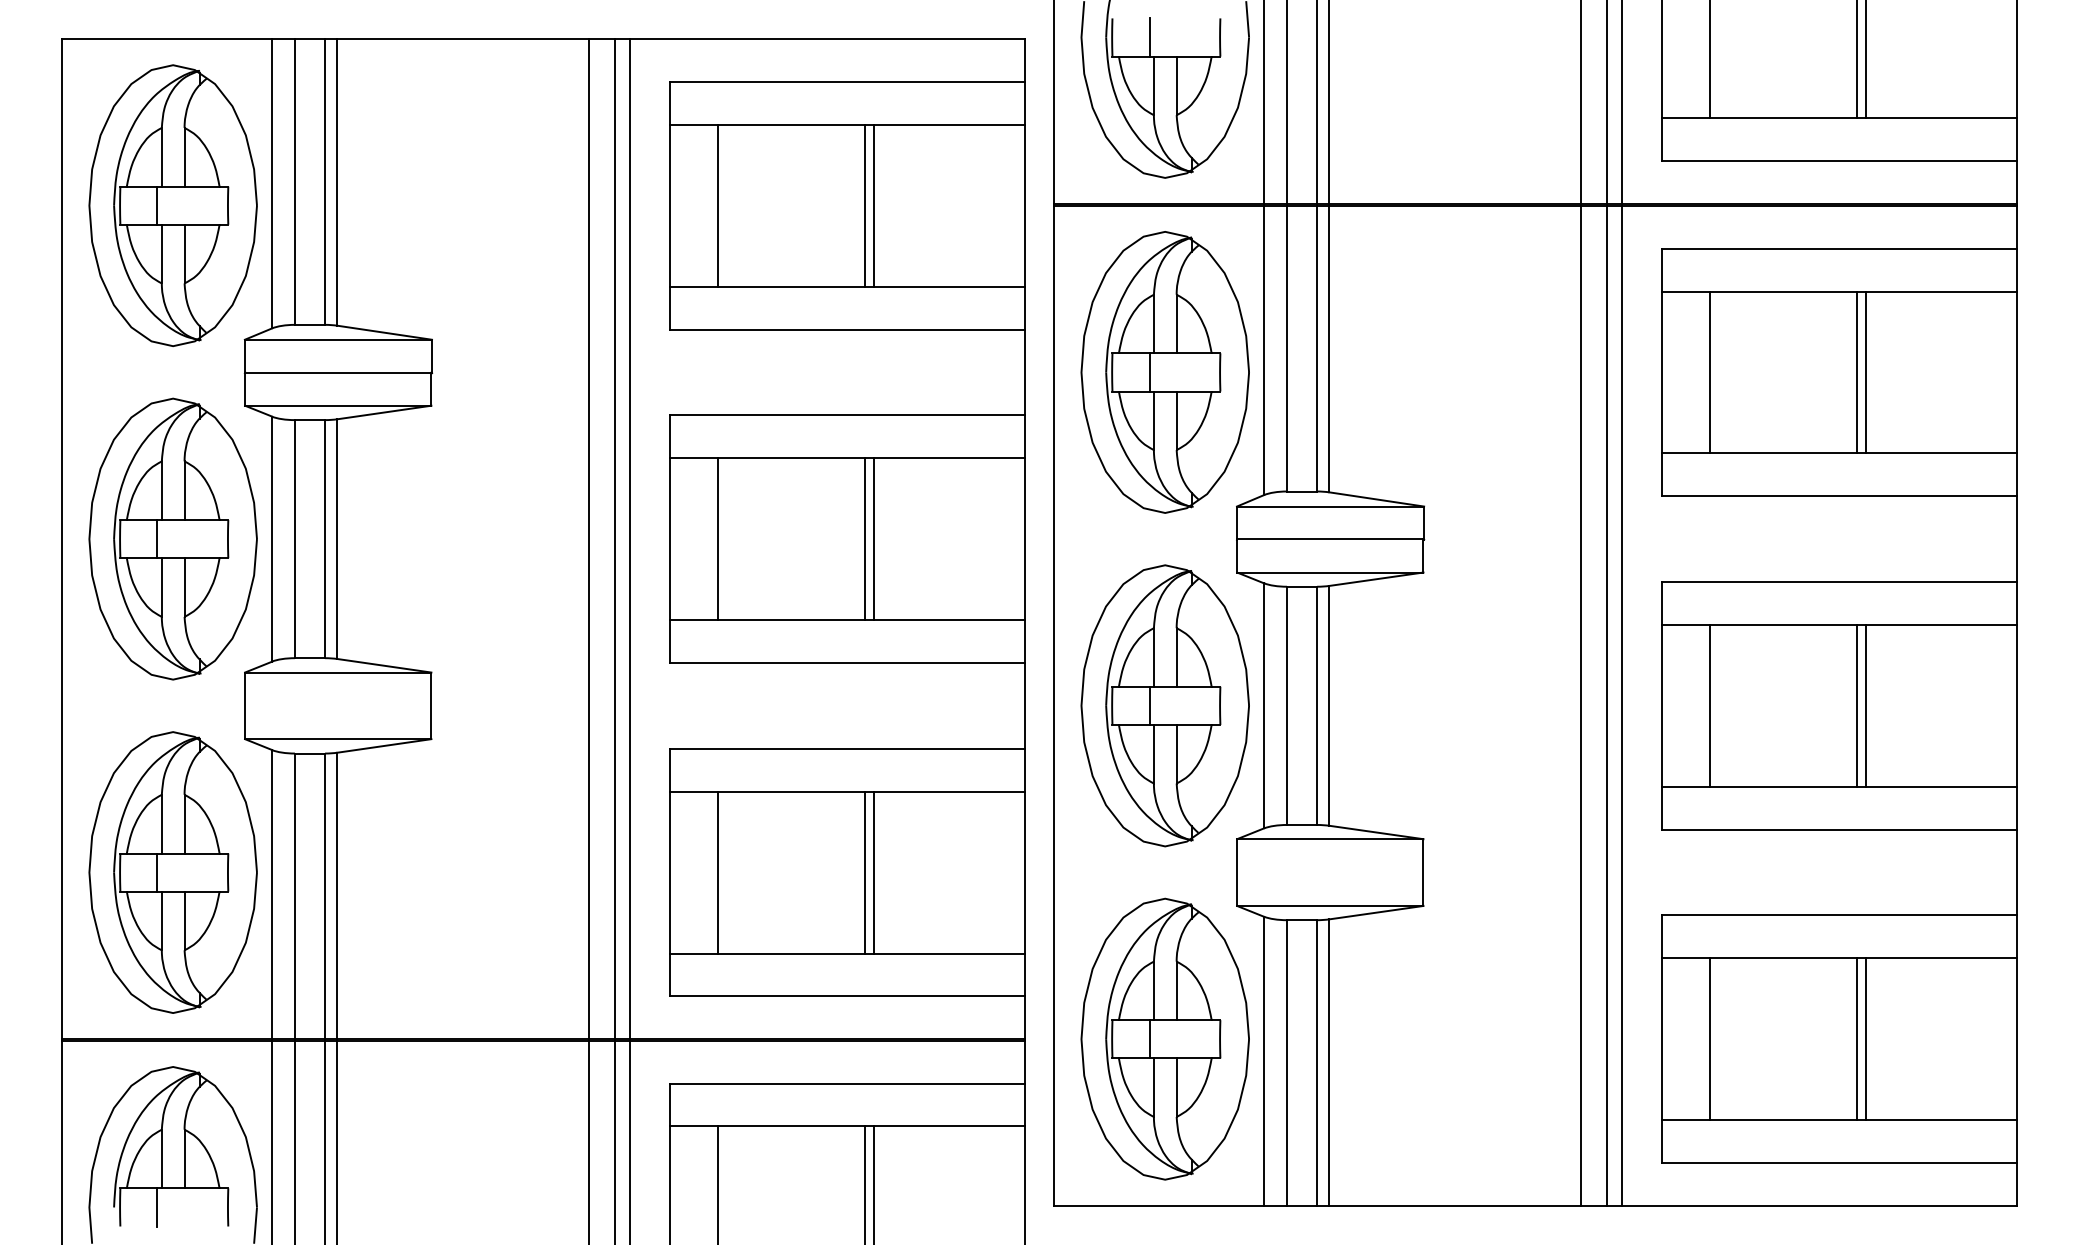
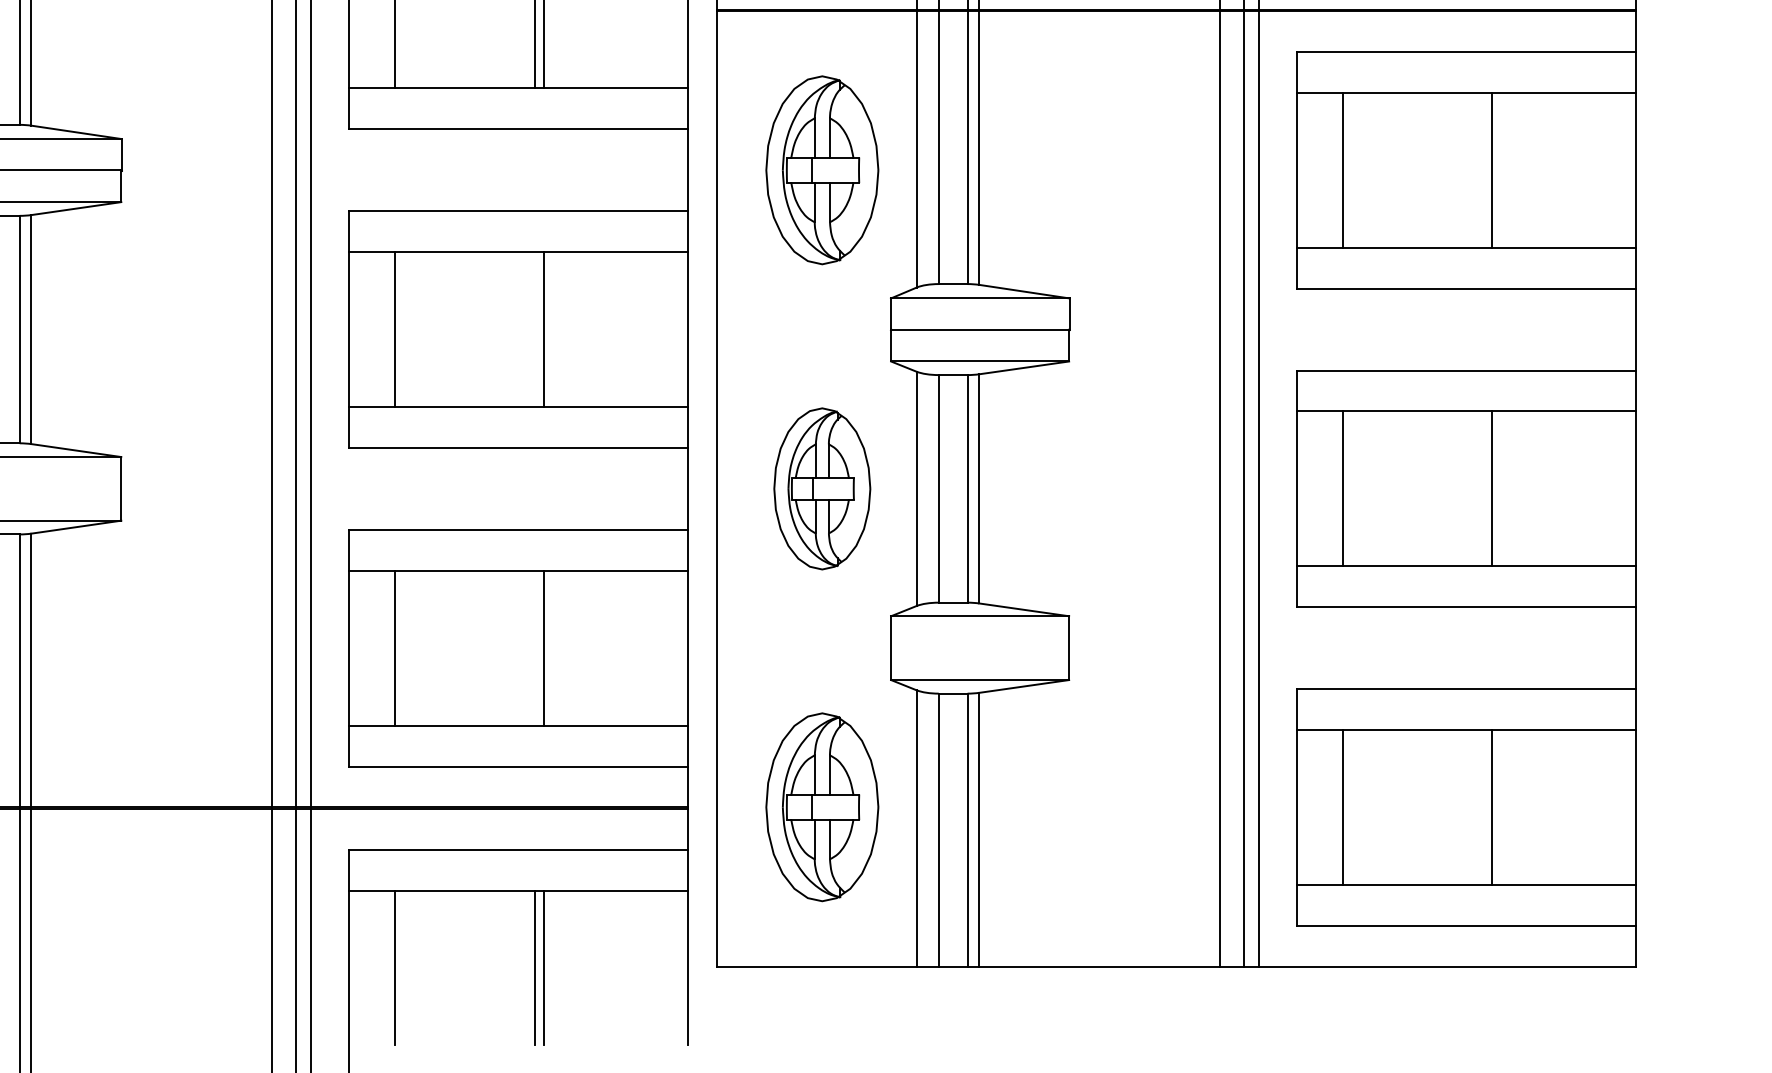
part: (1164, 372) -> (821, 170), size x0.7
line: (1856, 372) -> (1482, 170), removed
line: (864, 539) -> (535, 329), removed
part: (1164, 705) -> (821, 488), size x0.6
line: (1856, 705) -> (1482, 488), removed
line: (864, 872) -> (535, 648), removed
part: (1164, 1038) -> (821, 806), size x0.7
line: (1856, 1039) -> (1482, 807), removed

